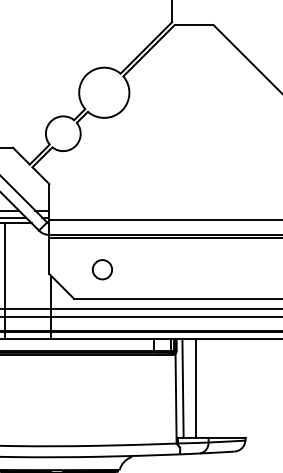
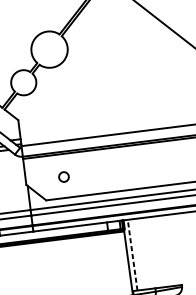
circle: (101, 269) -> (63, 176), size x0.7
line: (183, 388) -> (132, 255), solid -> dashed
line: (196, 388) -> (142, 253), removed

